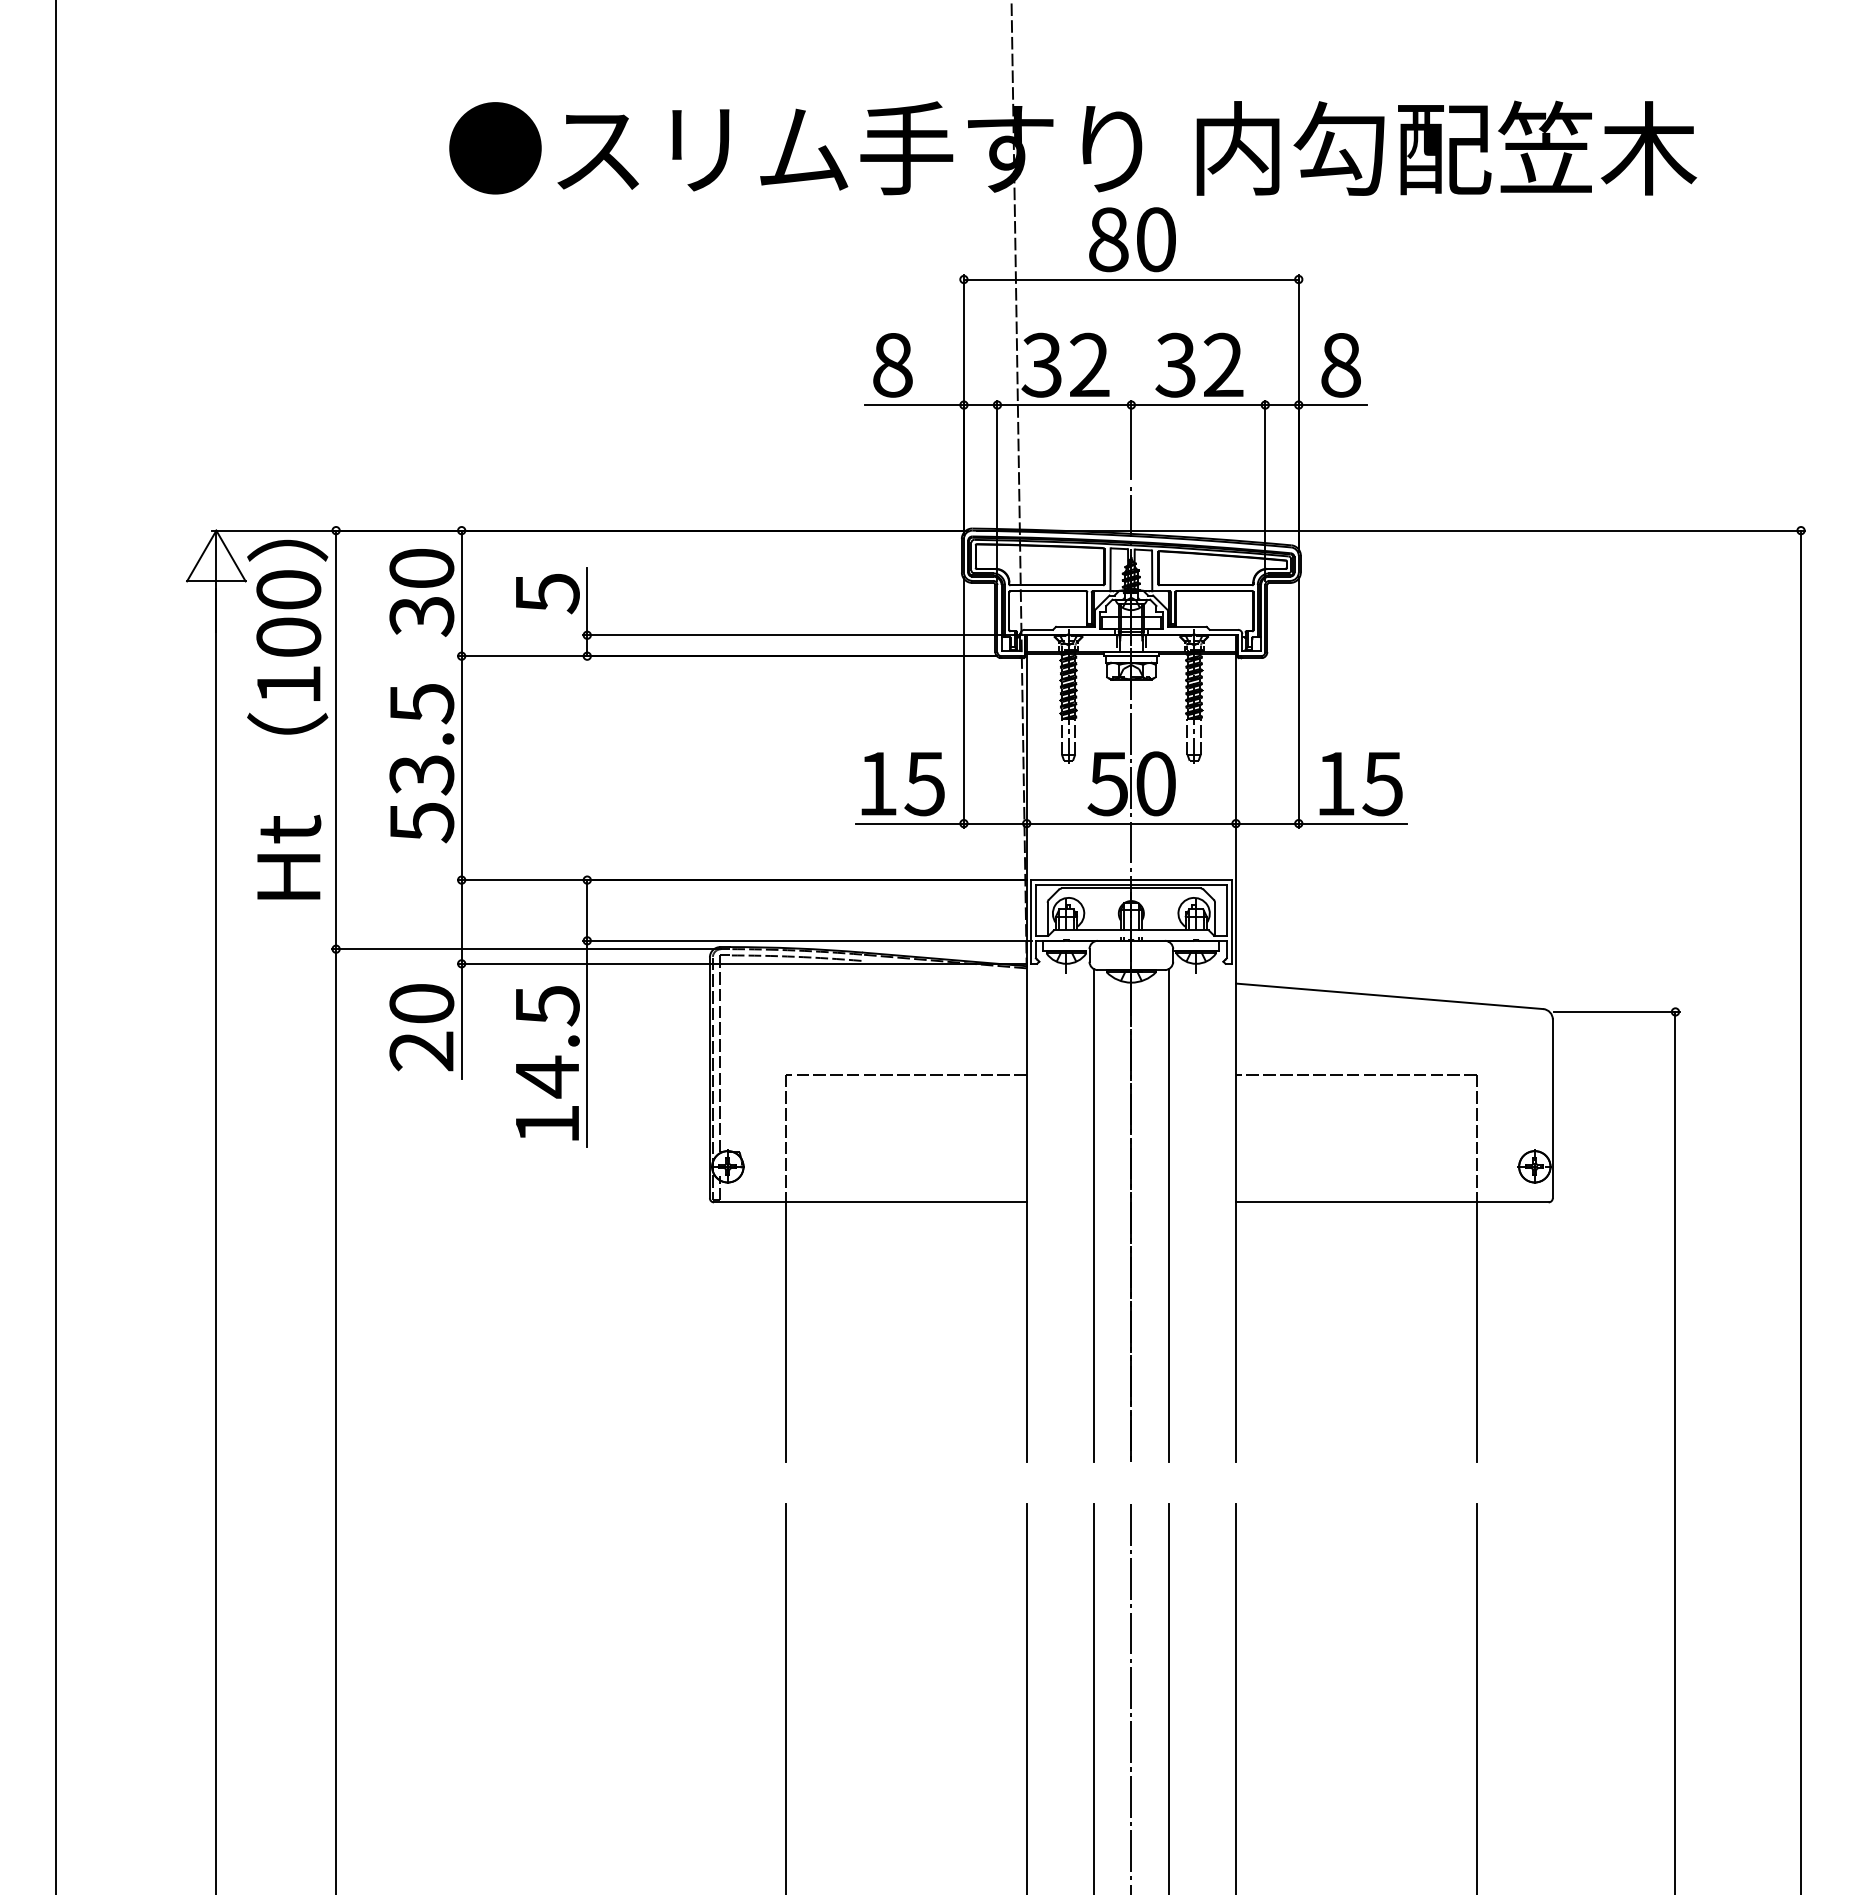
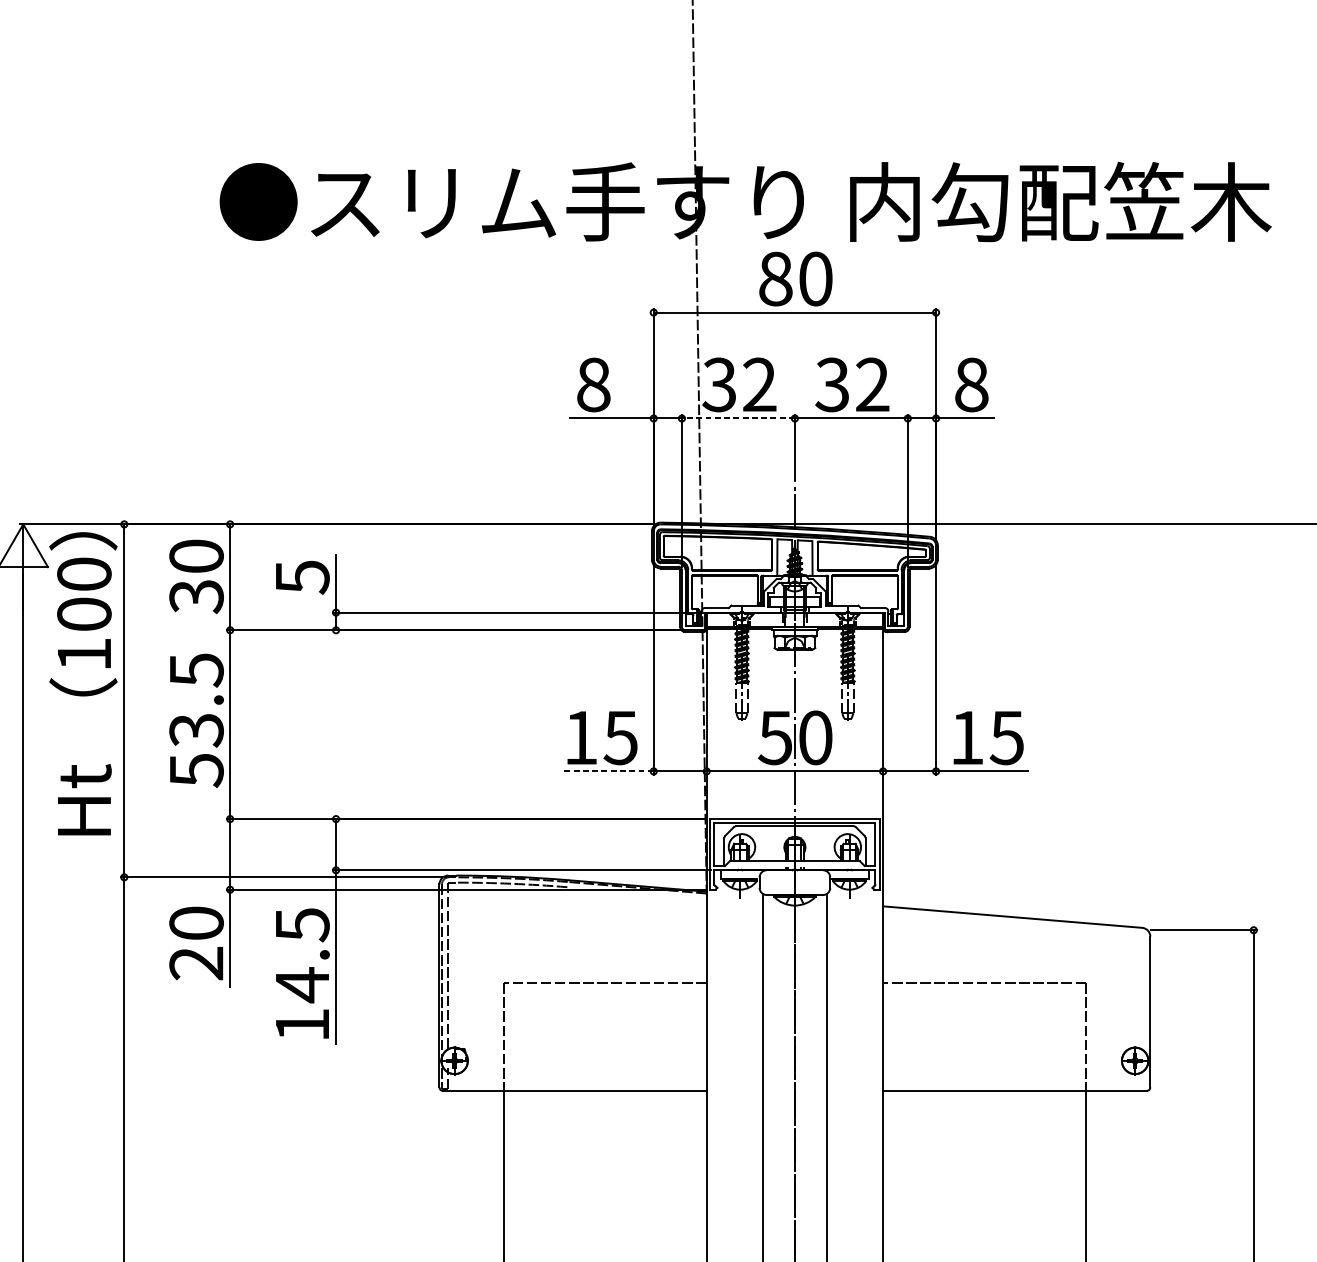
line: (1064, 405) -> (738, 418), solid -> dashed
line: (909, 823) -> (607, 771), solid -> dashed

